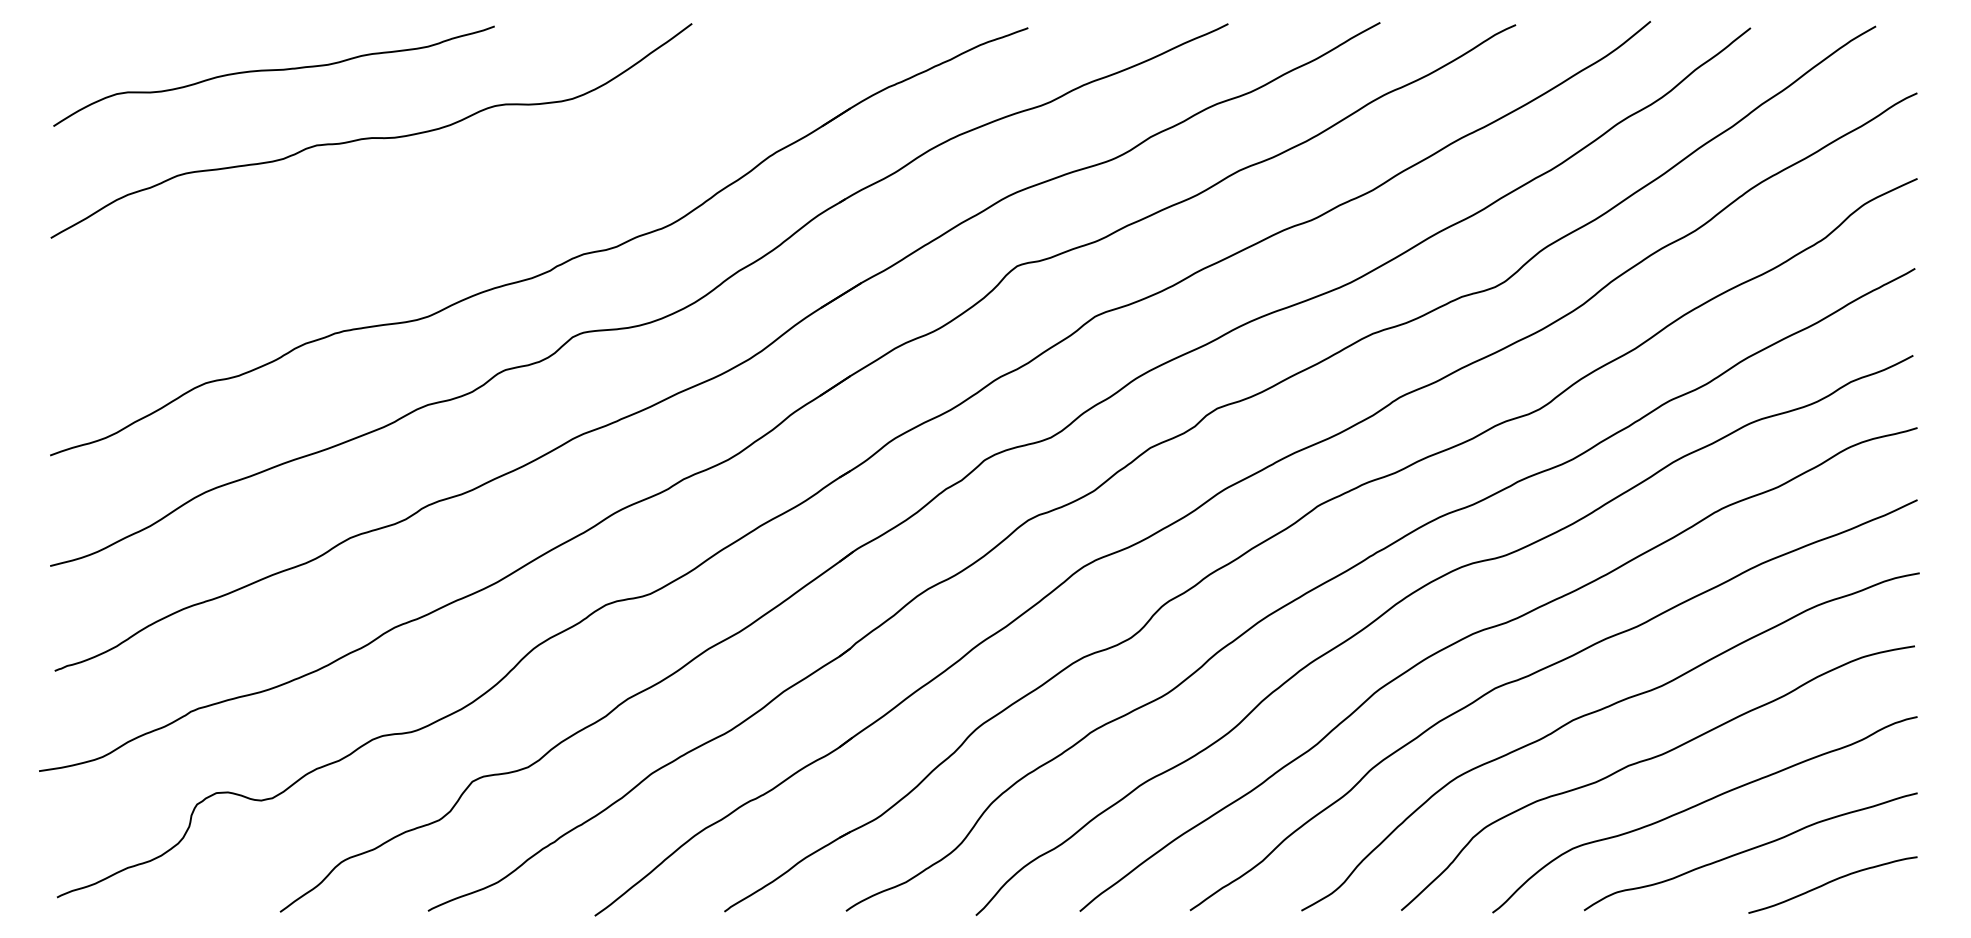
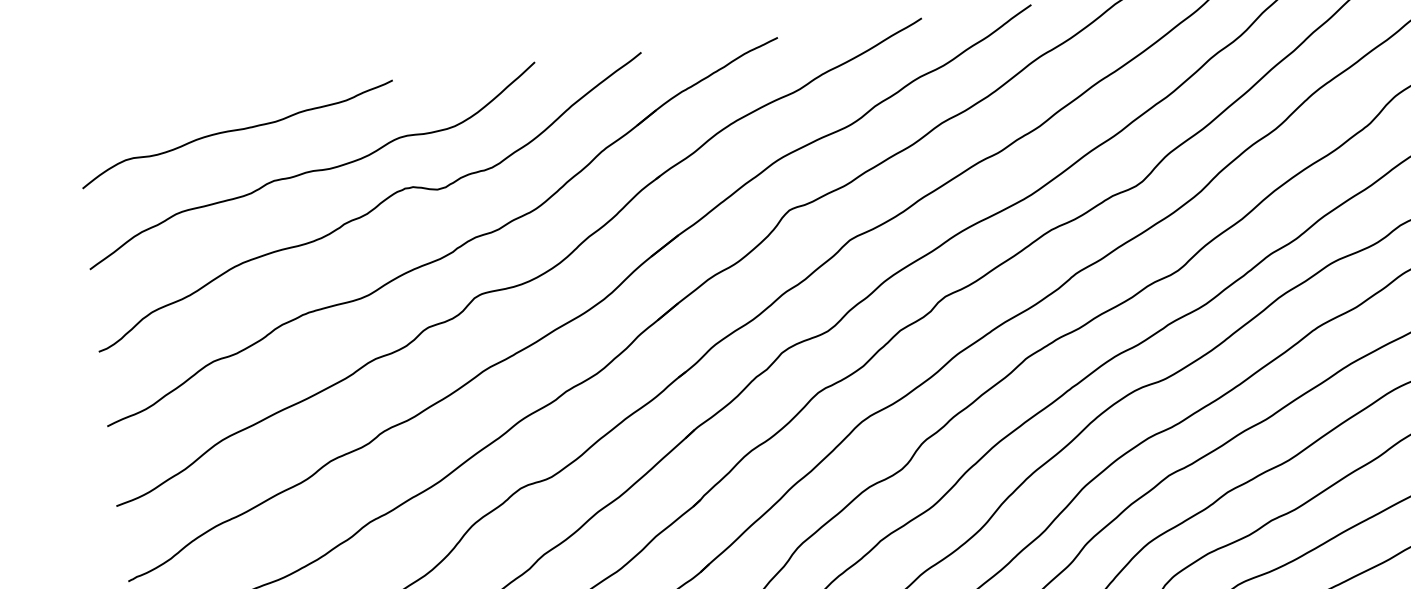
curve: (448, 198) -> (373, 208), added

